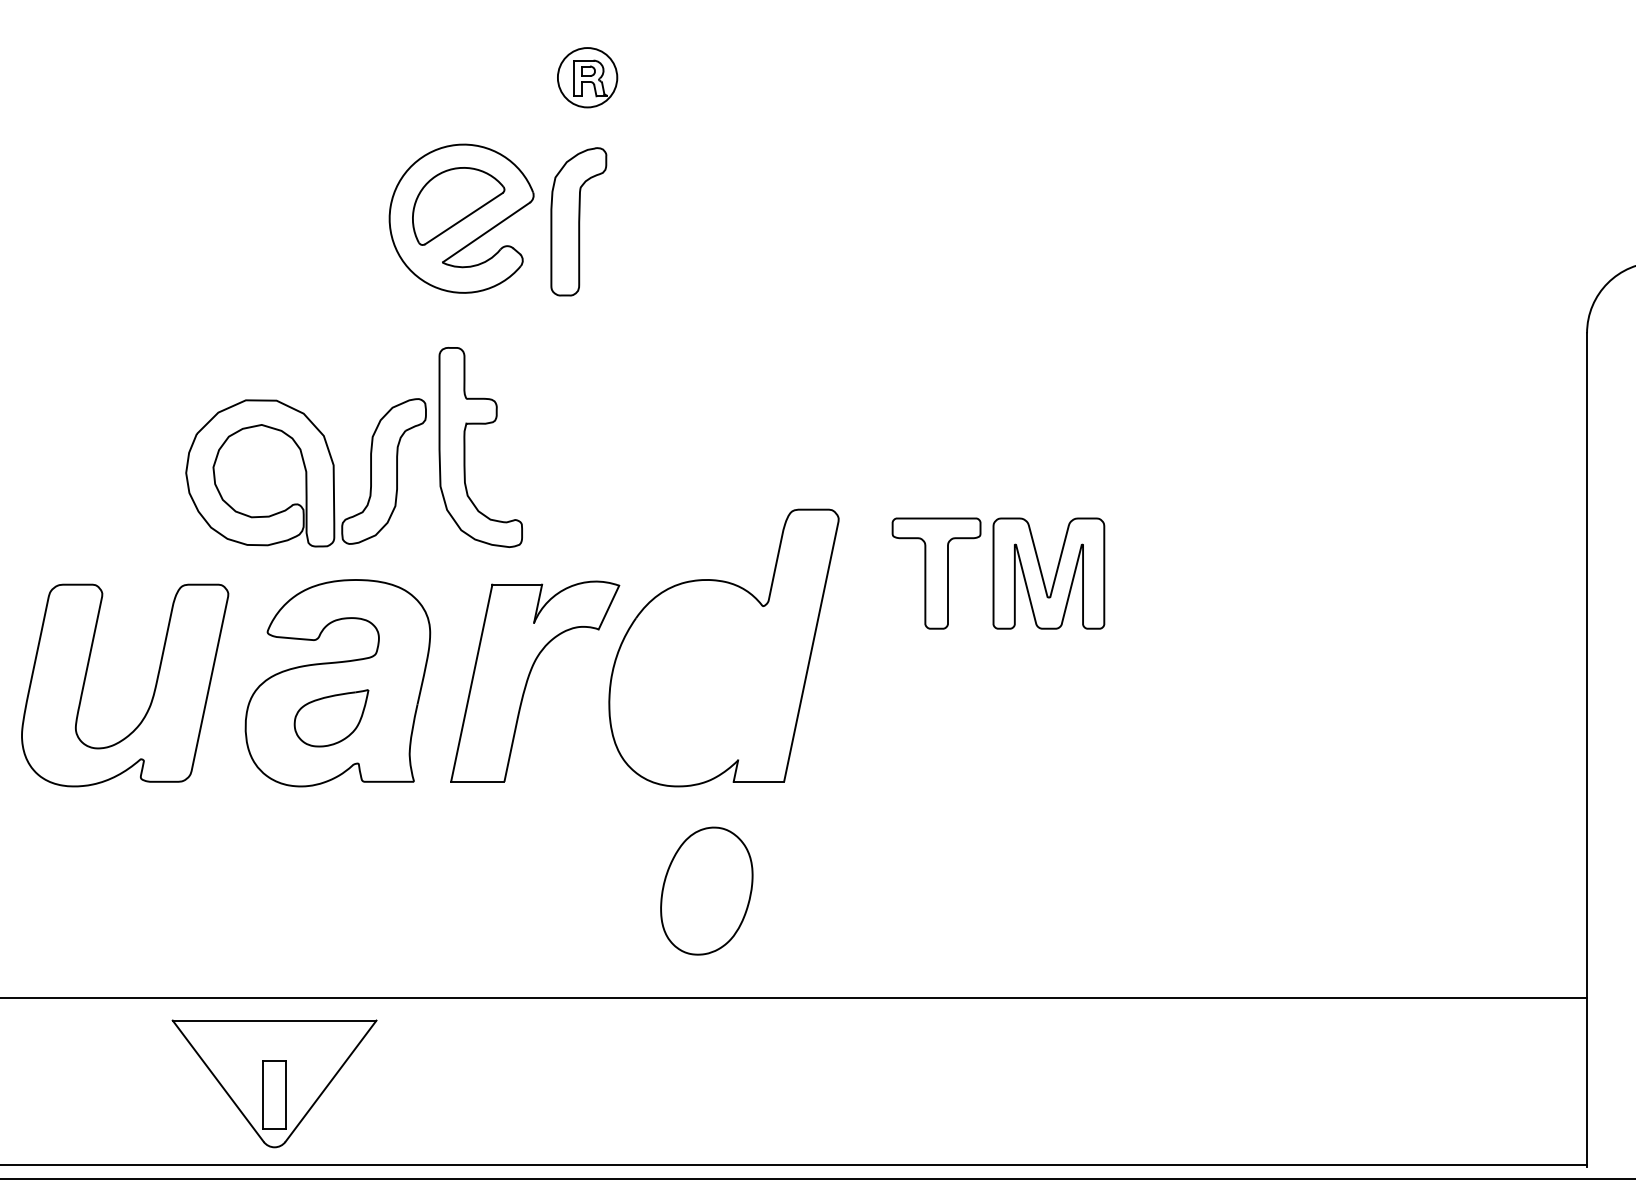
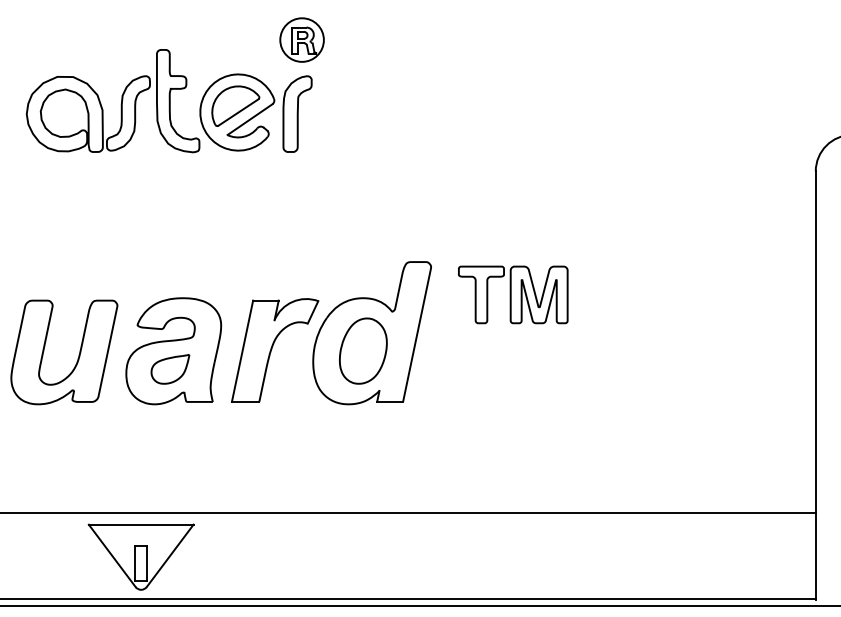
part: (586, 76) -> (301, 39), size x1.43
part: (368, 454) -> (120, 104), moved
part: (707, 889) -> (363, 350), moved

